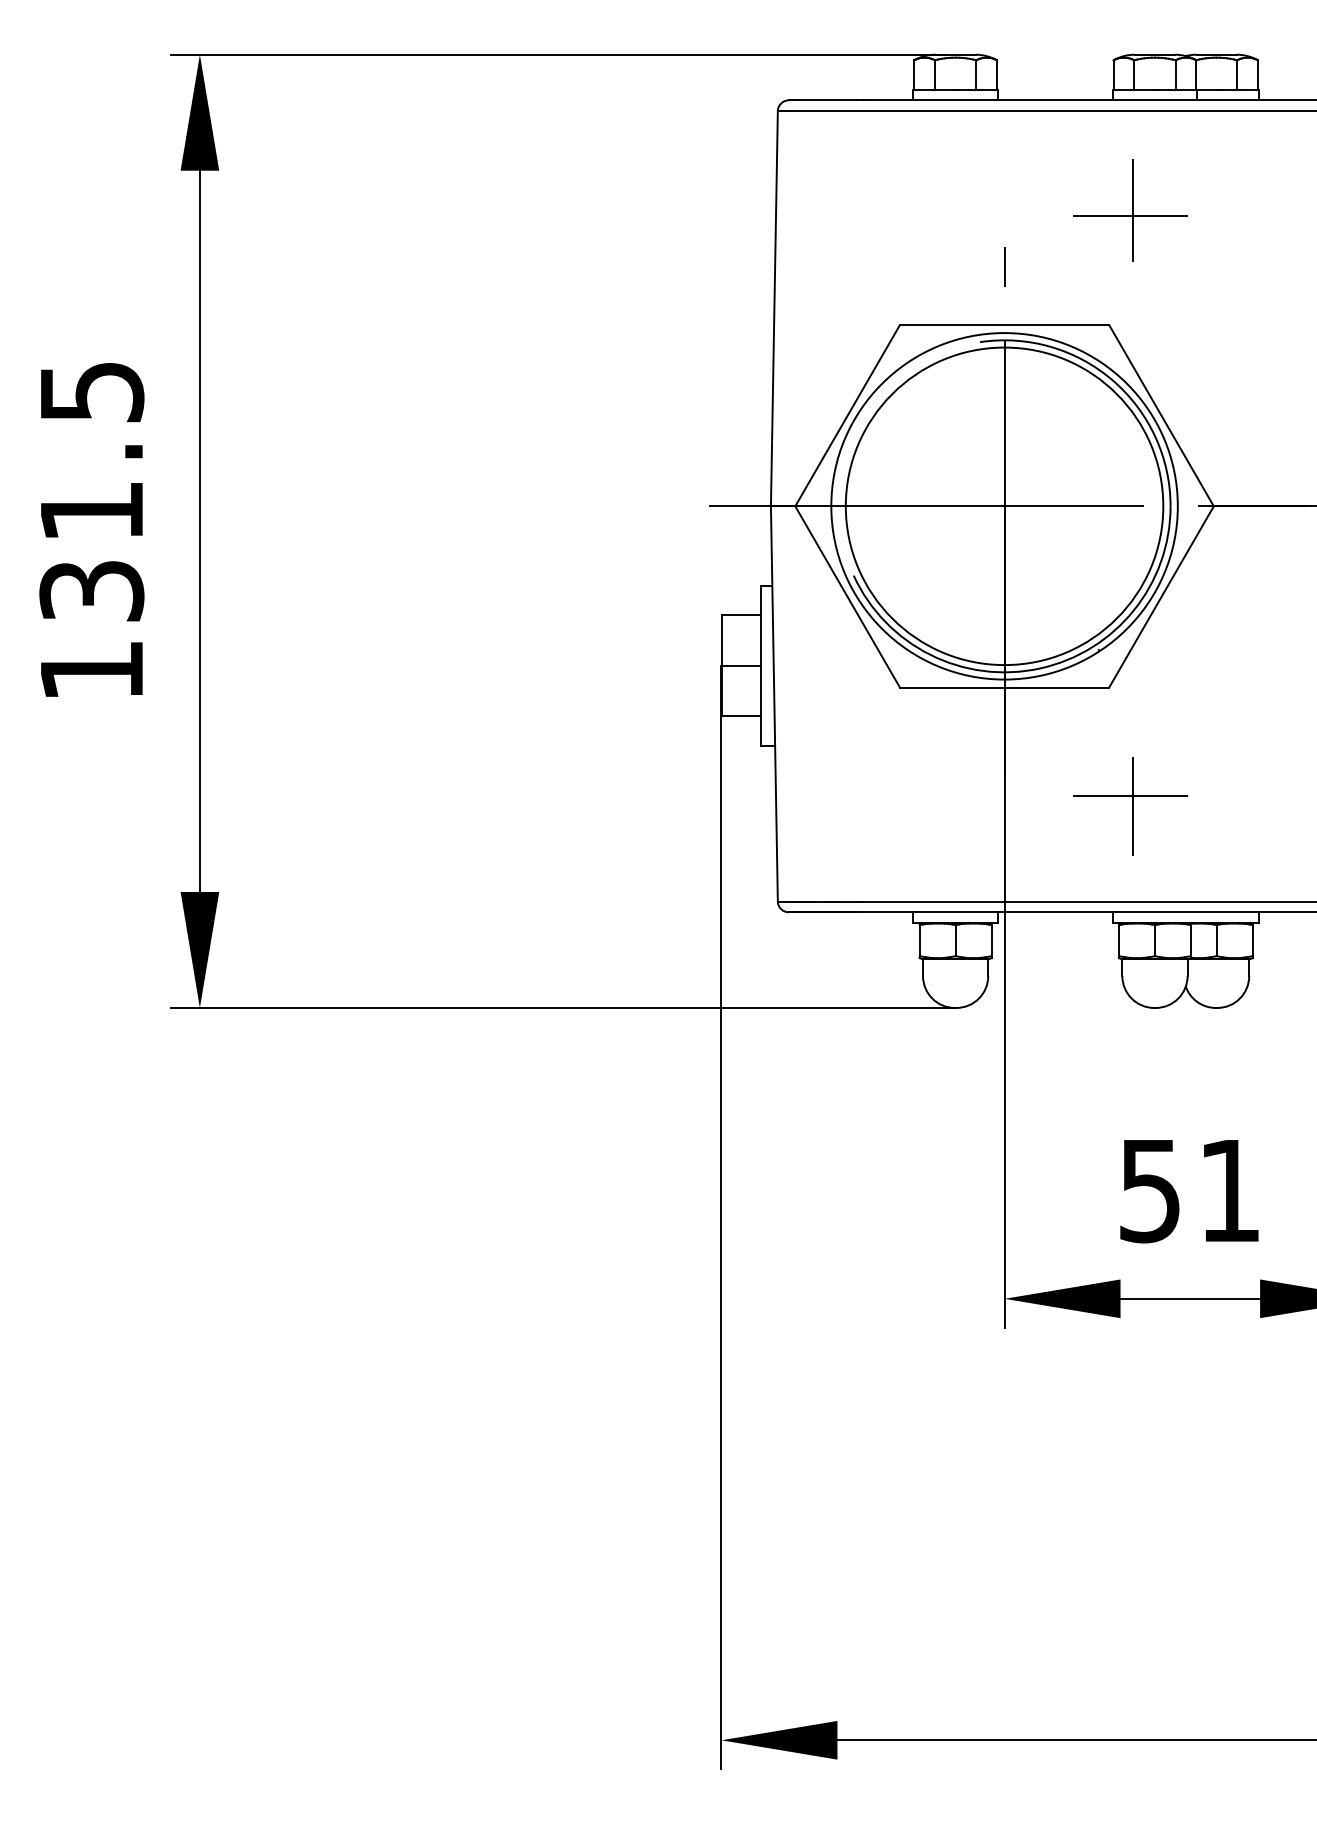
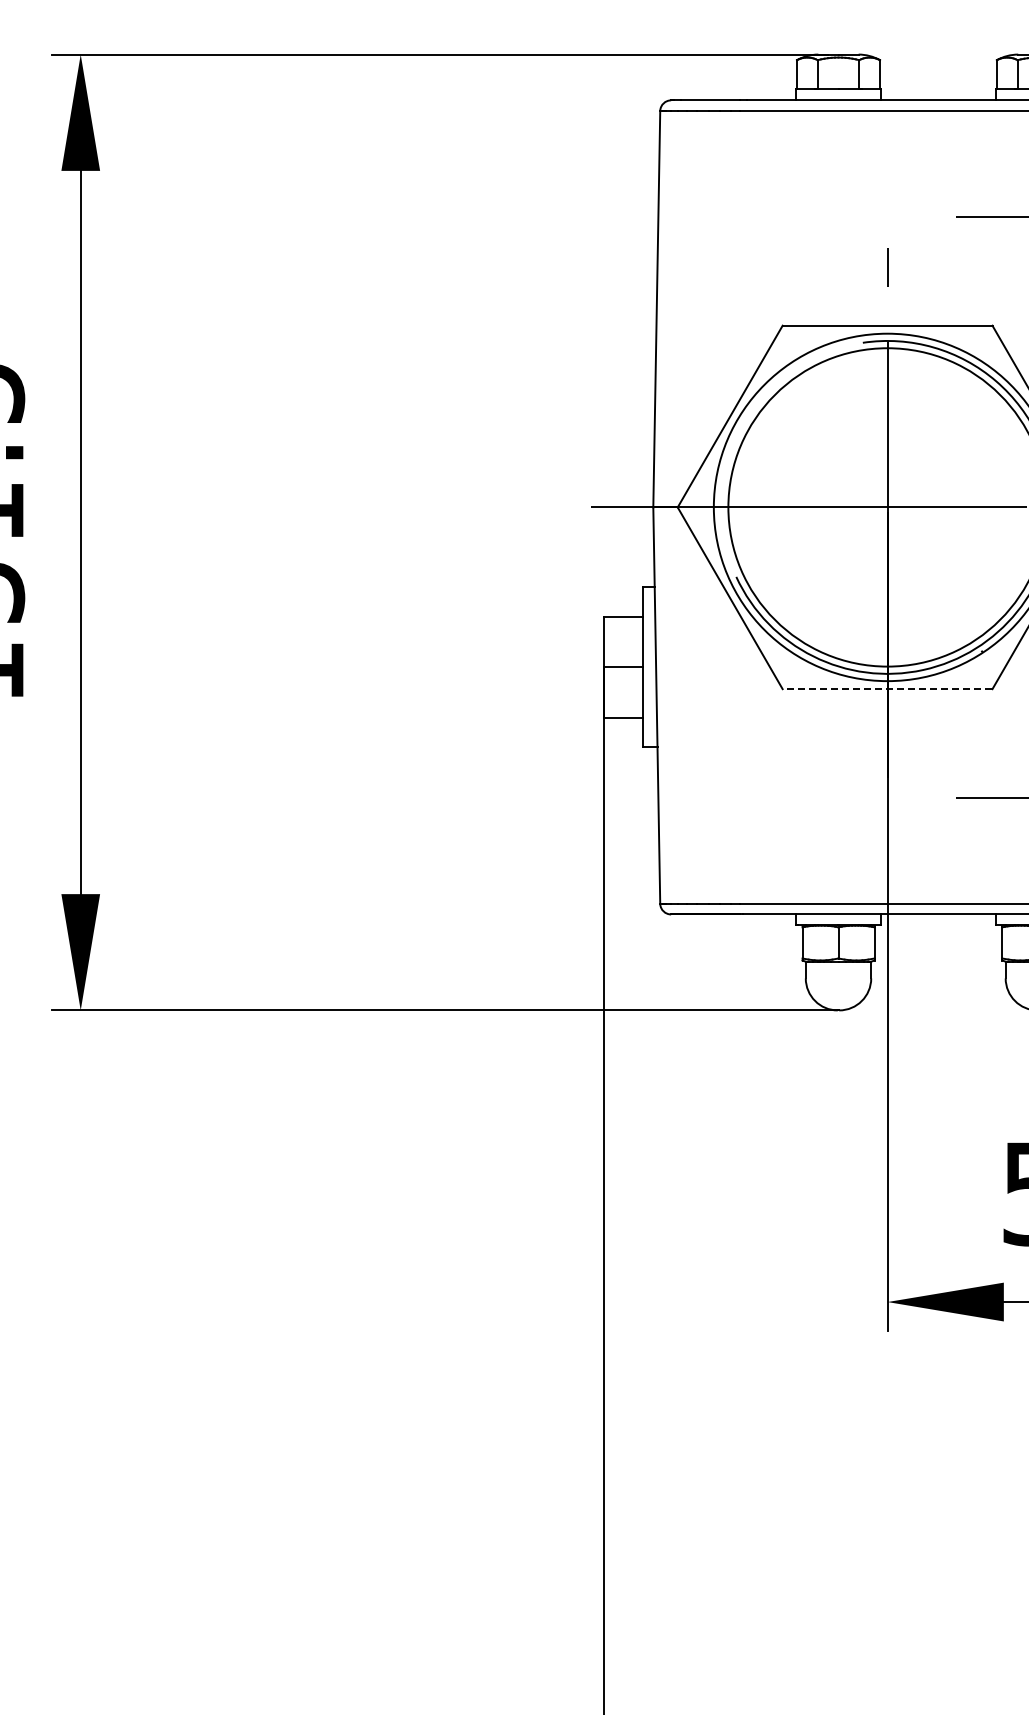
line: (1133, 210) -> (1016, 210), removed
line: (1004, 687) -> (887, 689), solid -> dashed
line: (1133, 805) -> (1016, 807), removed

